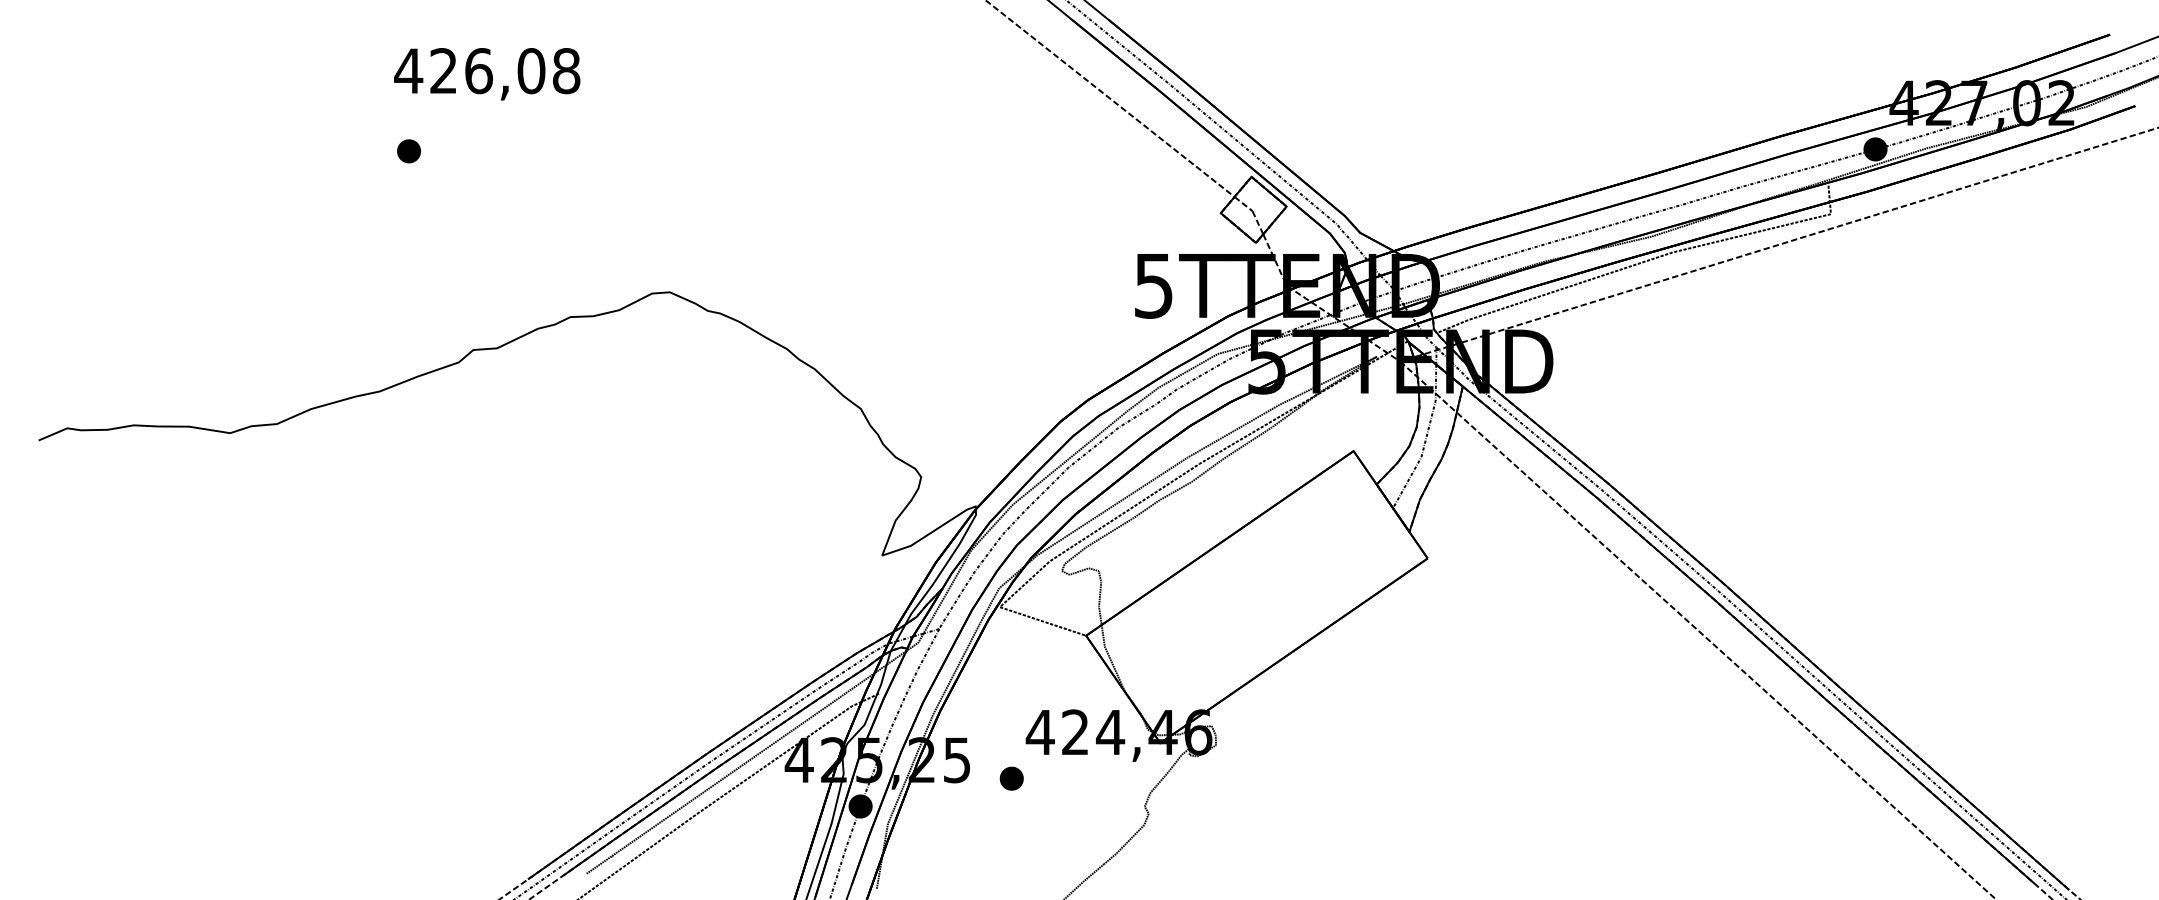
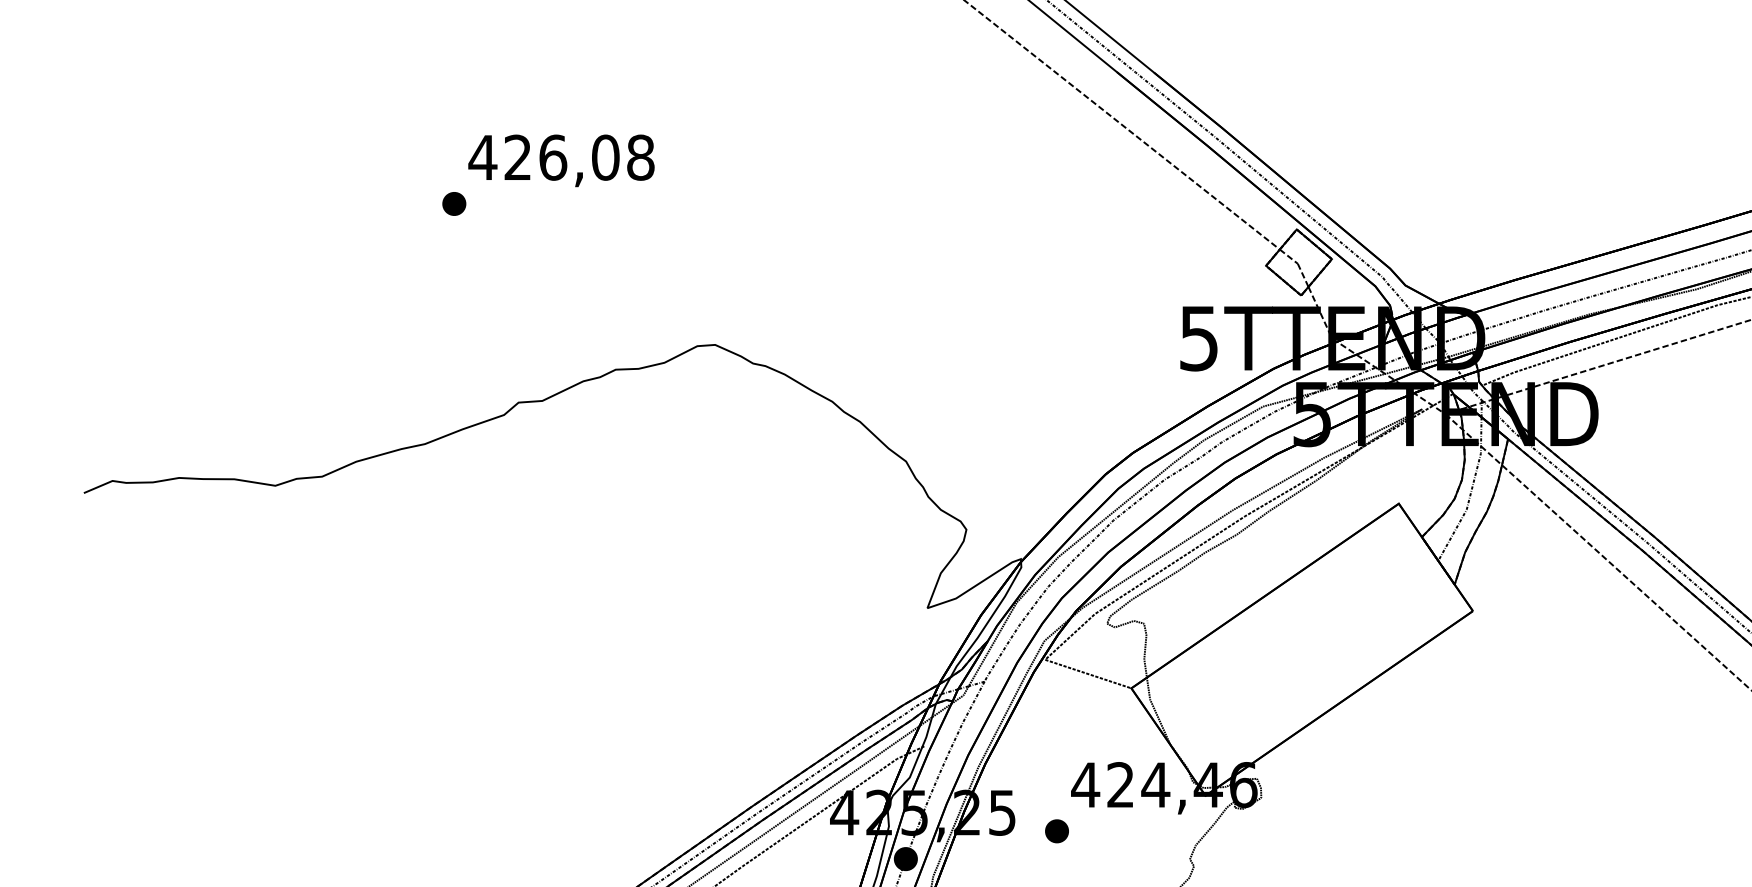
text: (487, 74) -> (561, 161), moved

